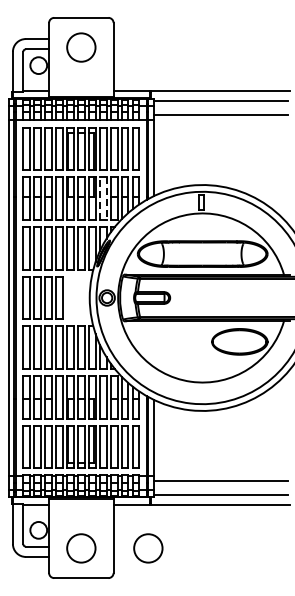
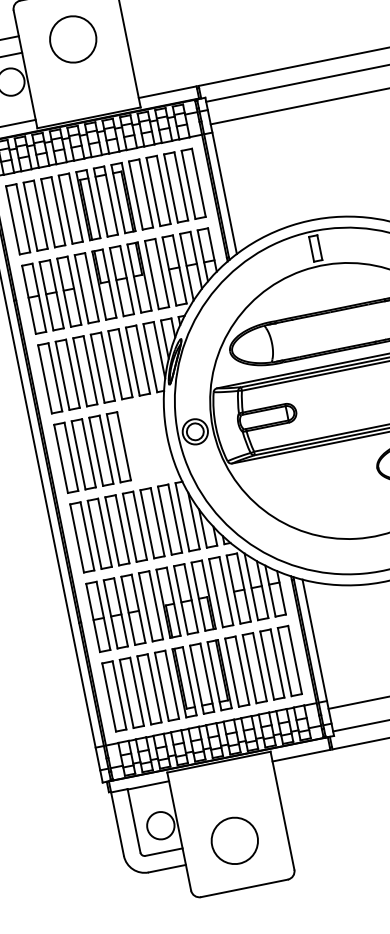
line: (100, 198) -> (152, 274), dashed -> solid
line: (106, 199) -> (162, 274), dashed -> solid
circle: (148, 548) -> (342, 819), removed

